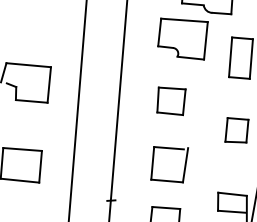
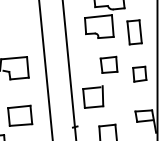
part: (170, 99) -> (108, 64), moved
part: (169, 162) -> (93, 96), moved

